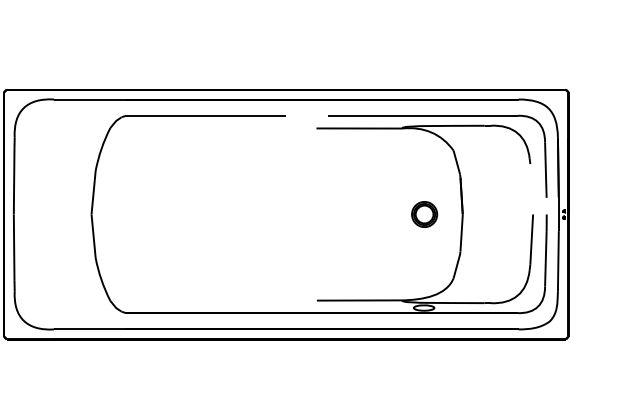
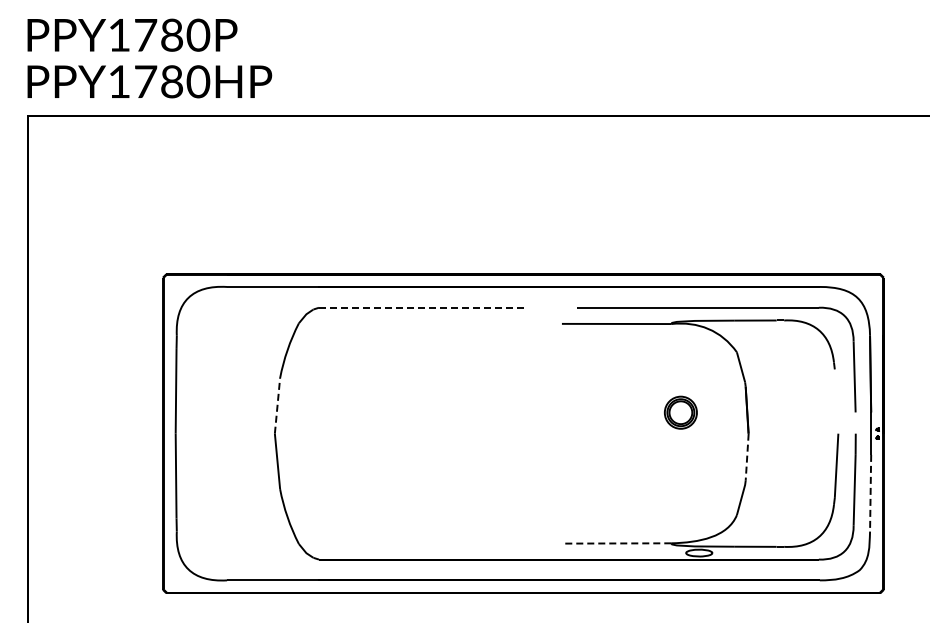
line: (205, 115) -> (420, 307), solid -> dashed
line: (93, 192) -> (277, 405), solid -> dashed
part: (424, 214) -> (680, 412), moved
line: (461, 233) -> (747, 457), solid -> dashed
line: (558, 261) -> (870, 493), solid -> dashed
line: (359, 300) -> (616, 543), solid -> dashed

